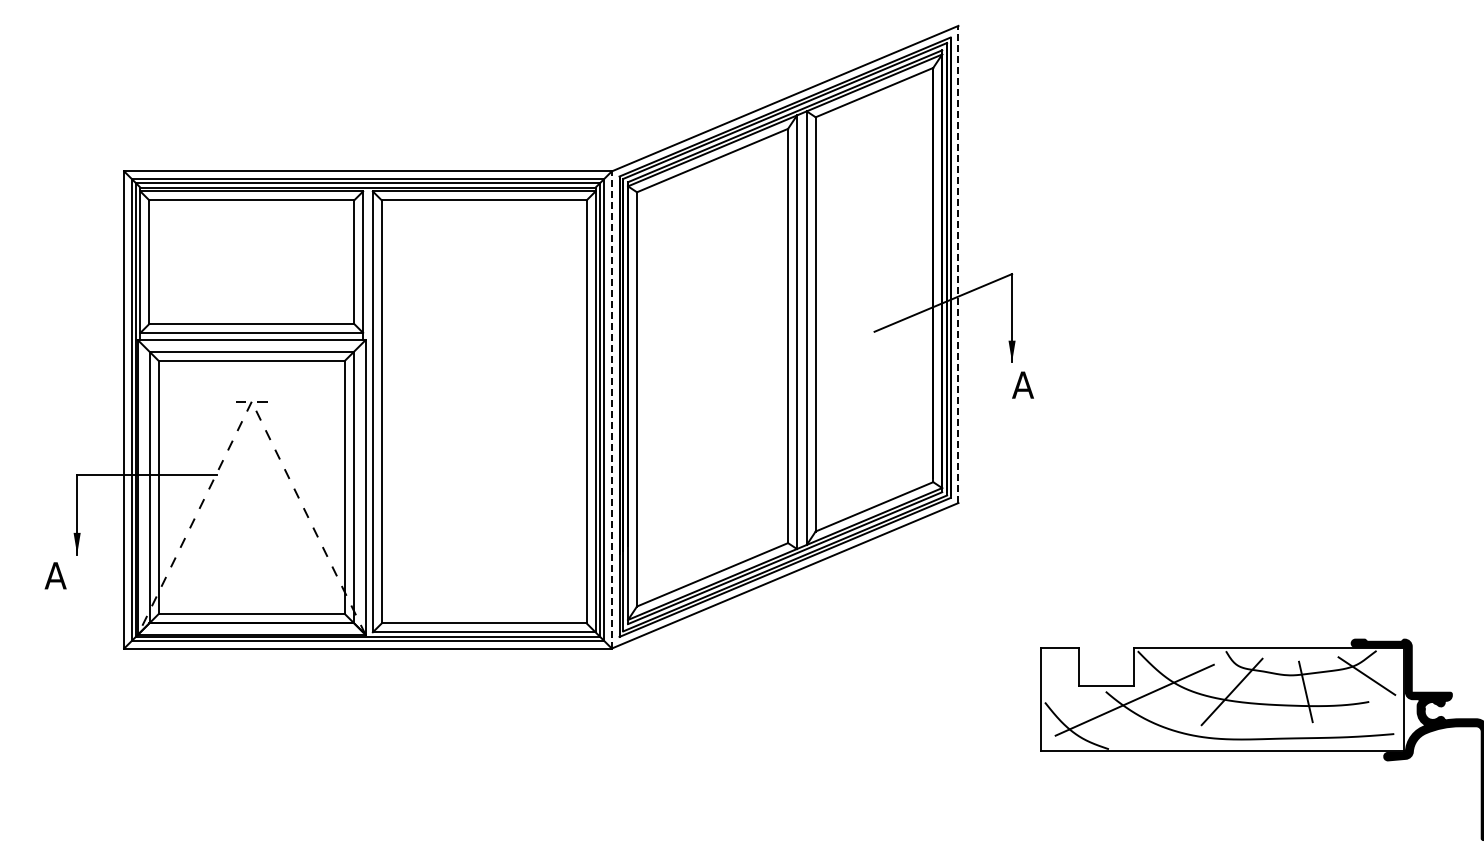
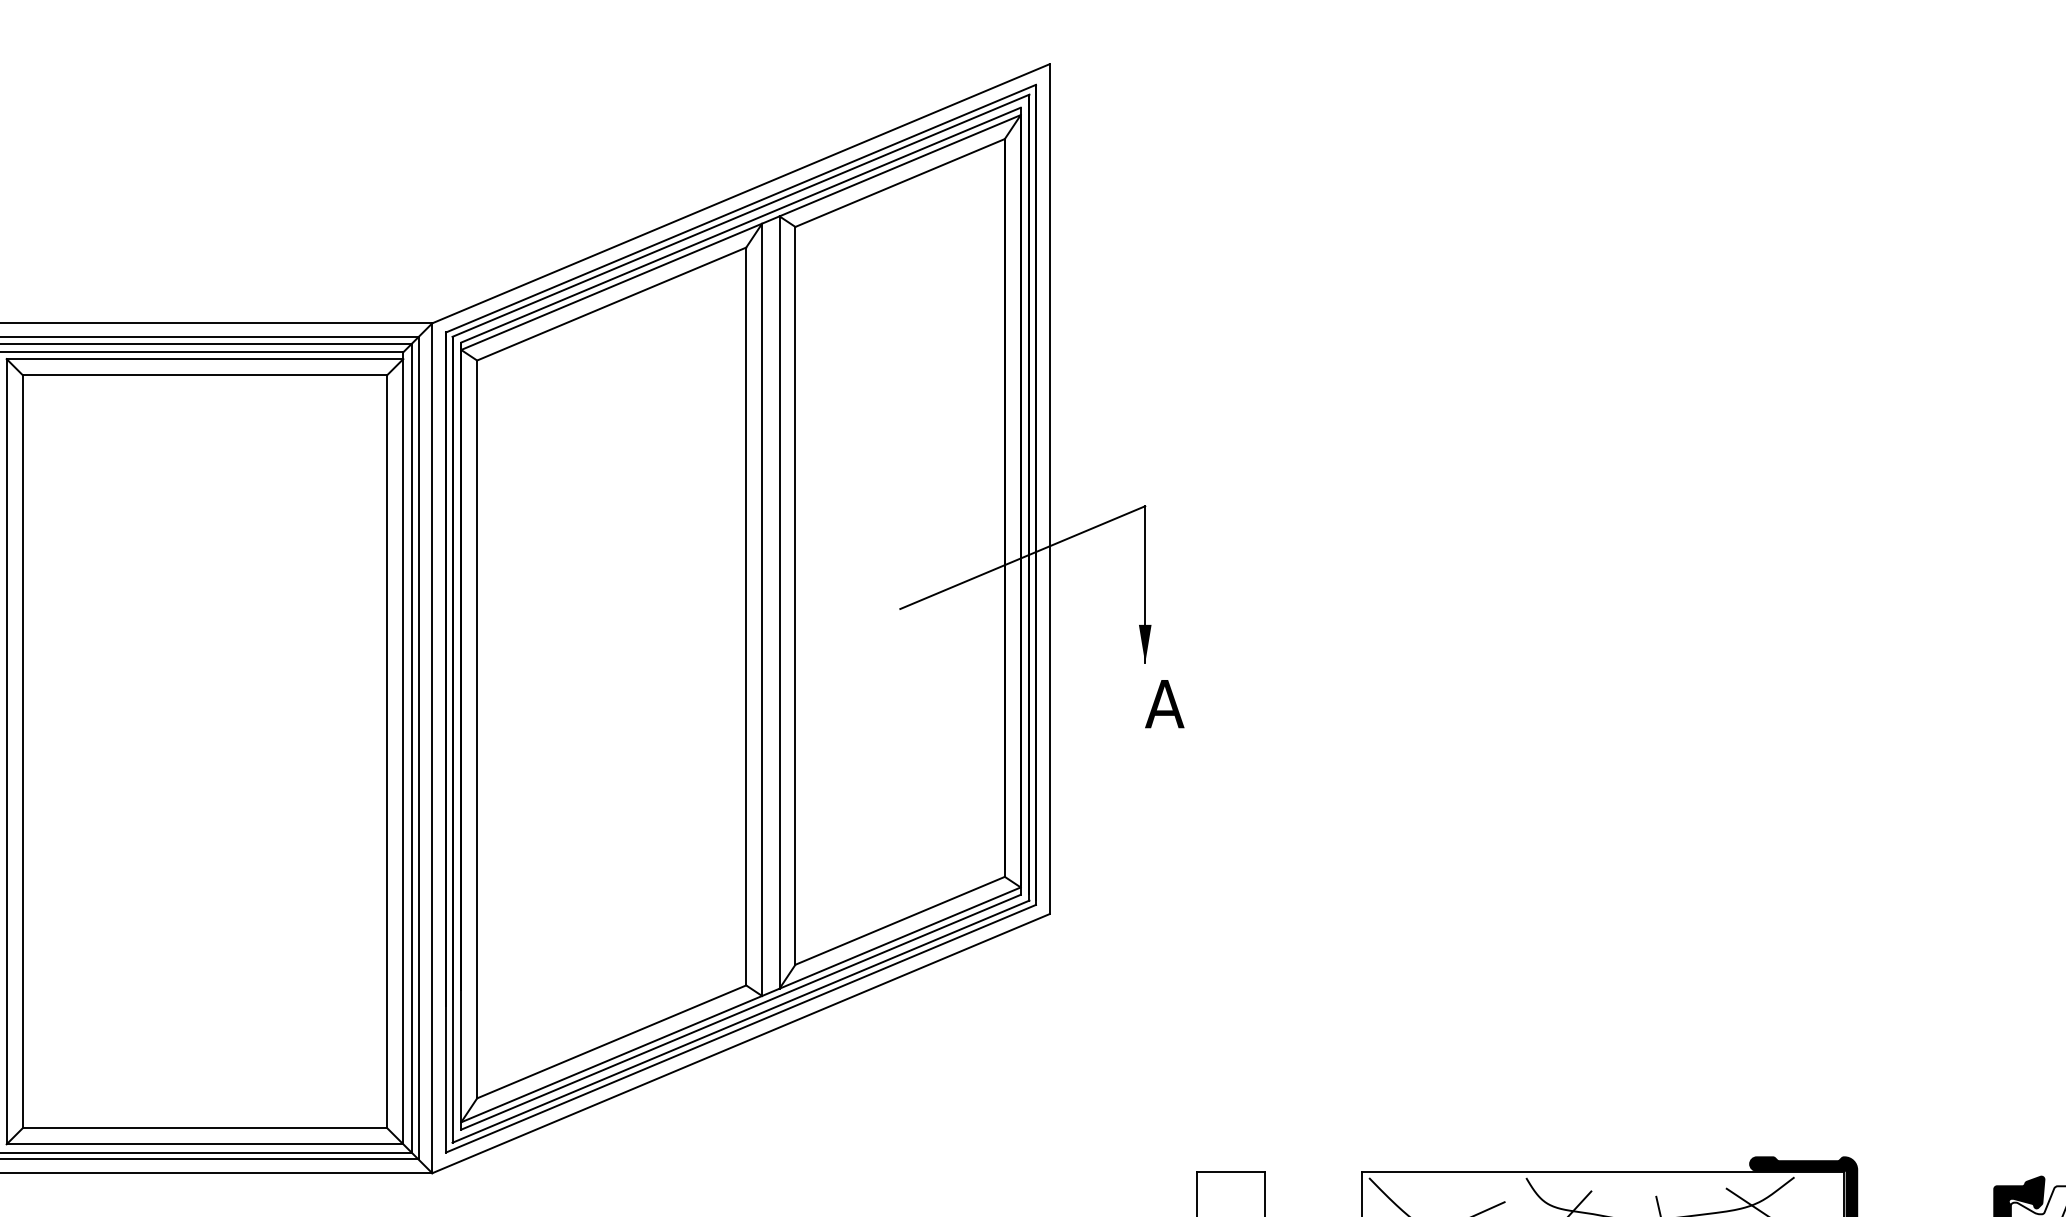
line: (958, 264) -> (1049, 489), dashed -> solid
line: (611, 409) -> (431, 747), dashed -> solid

